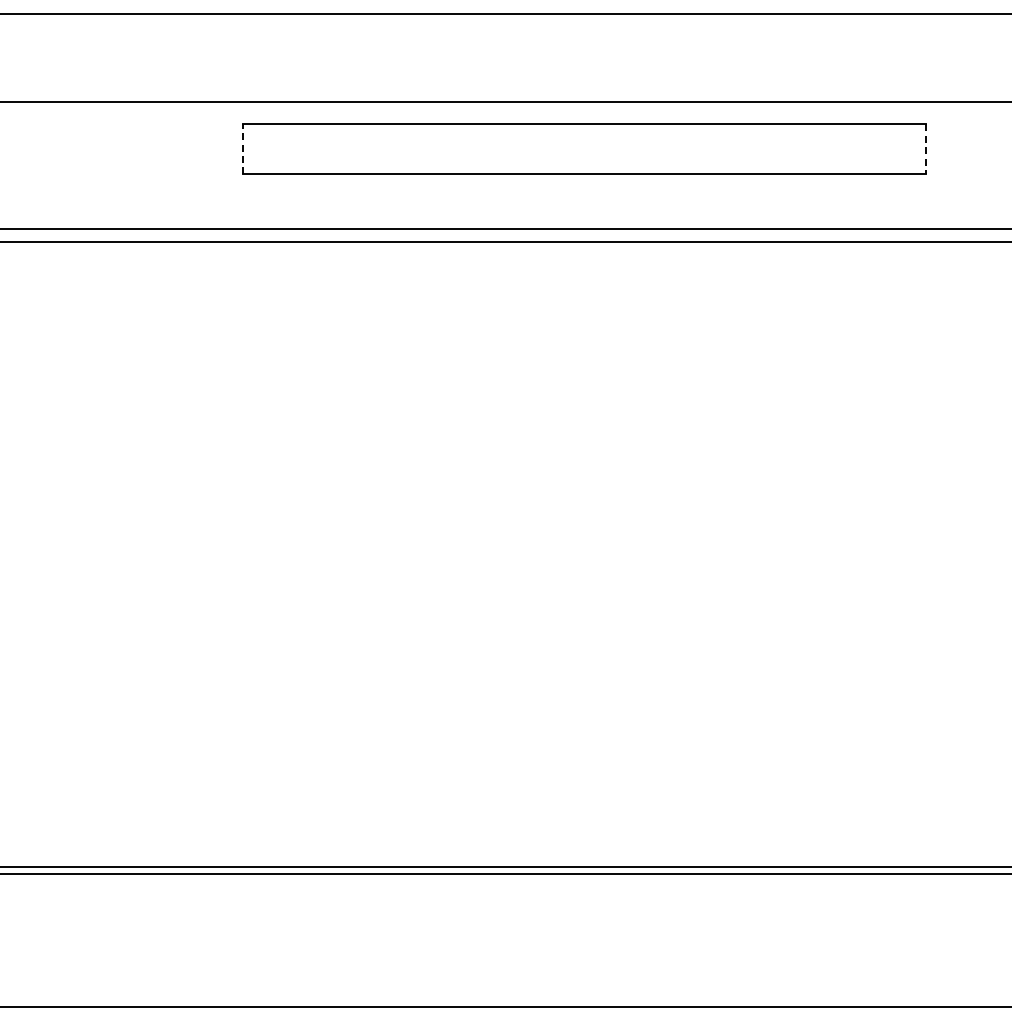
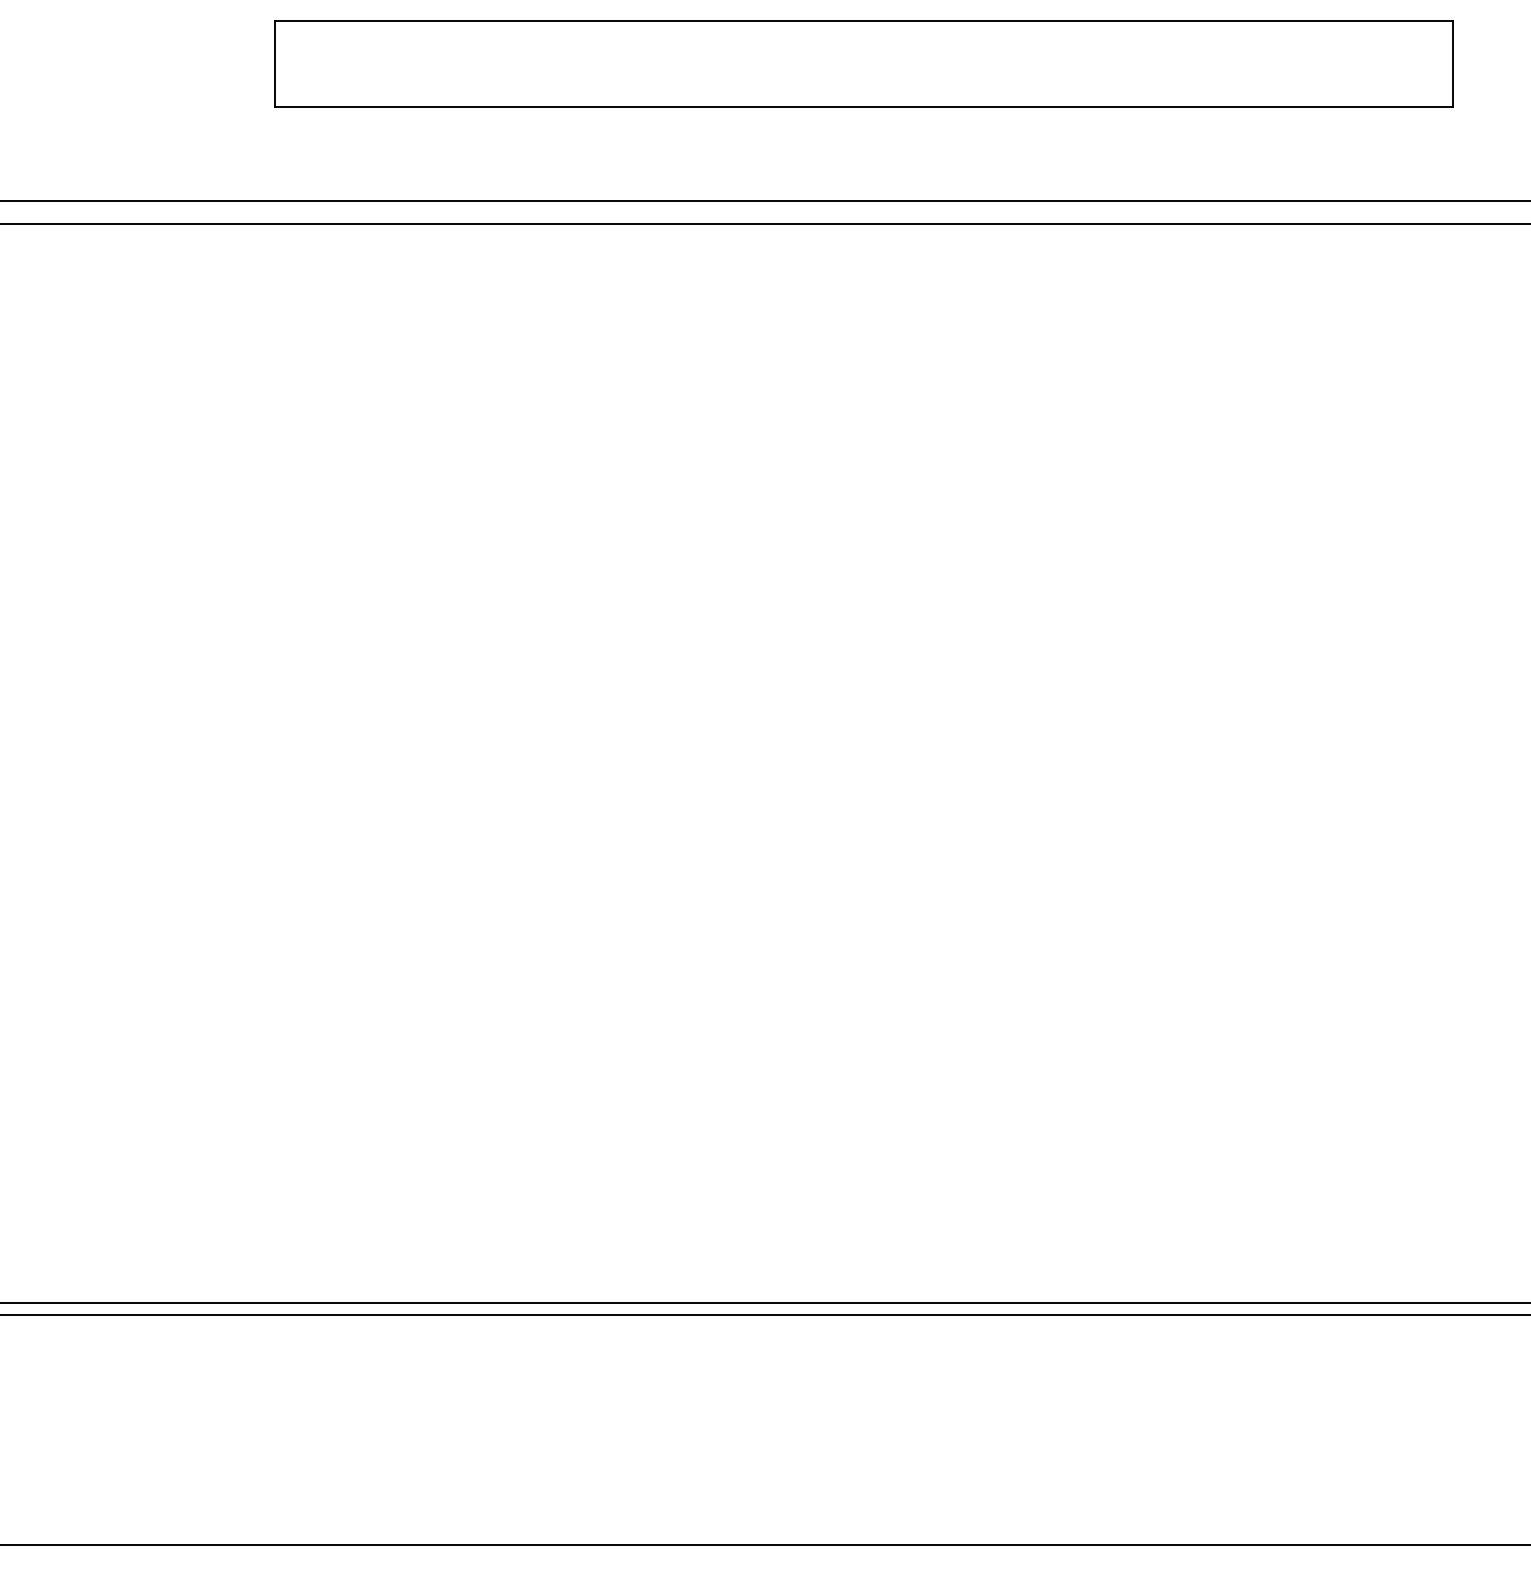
line: (243, 148) -> (274, 62), dashed -> solid
line: (925, 149) -> (1452, 64), dashed -> solid

